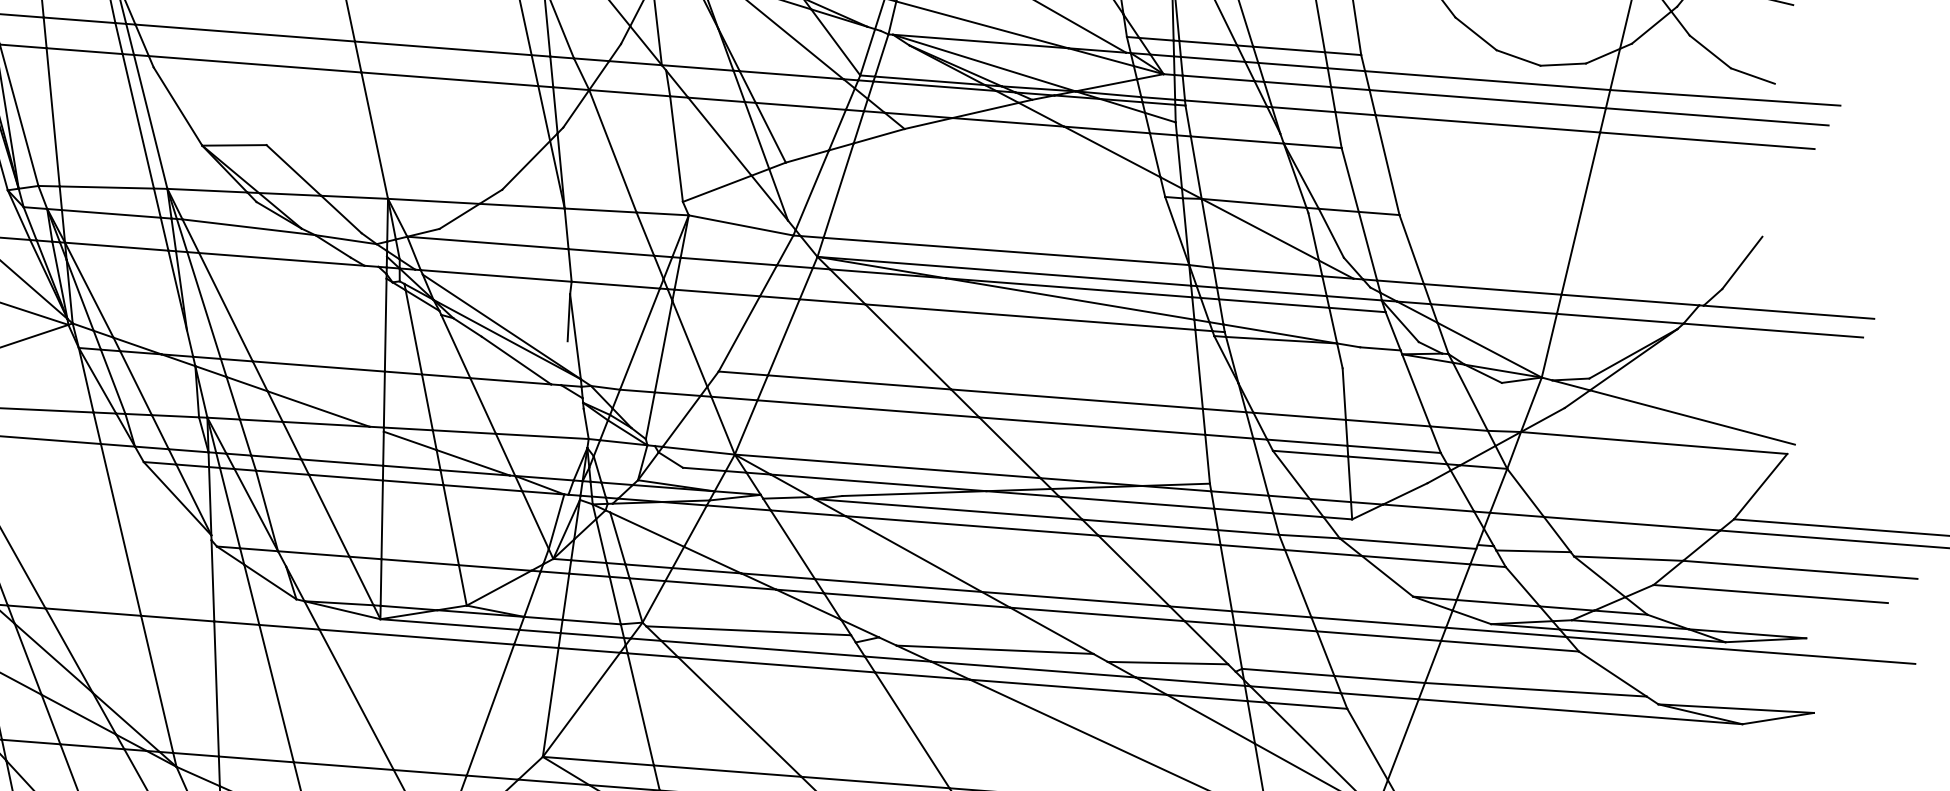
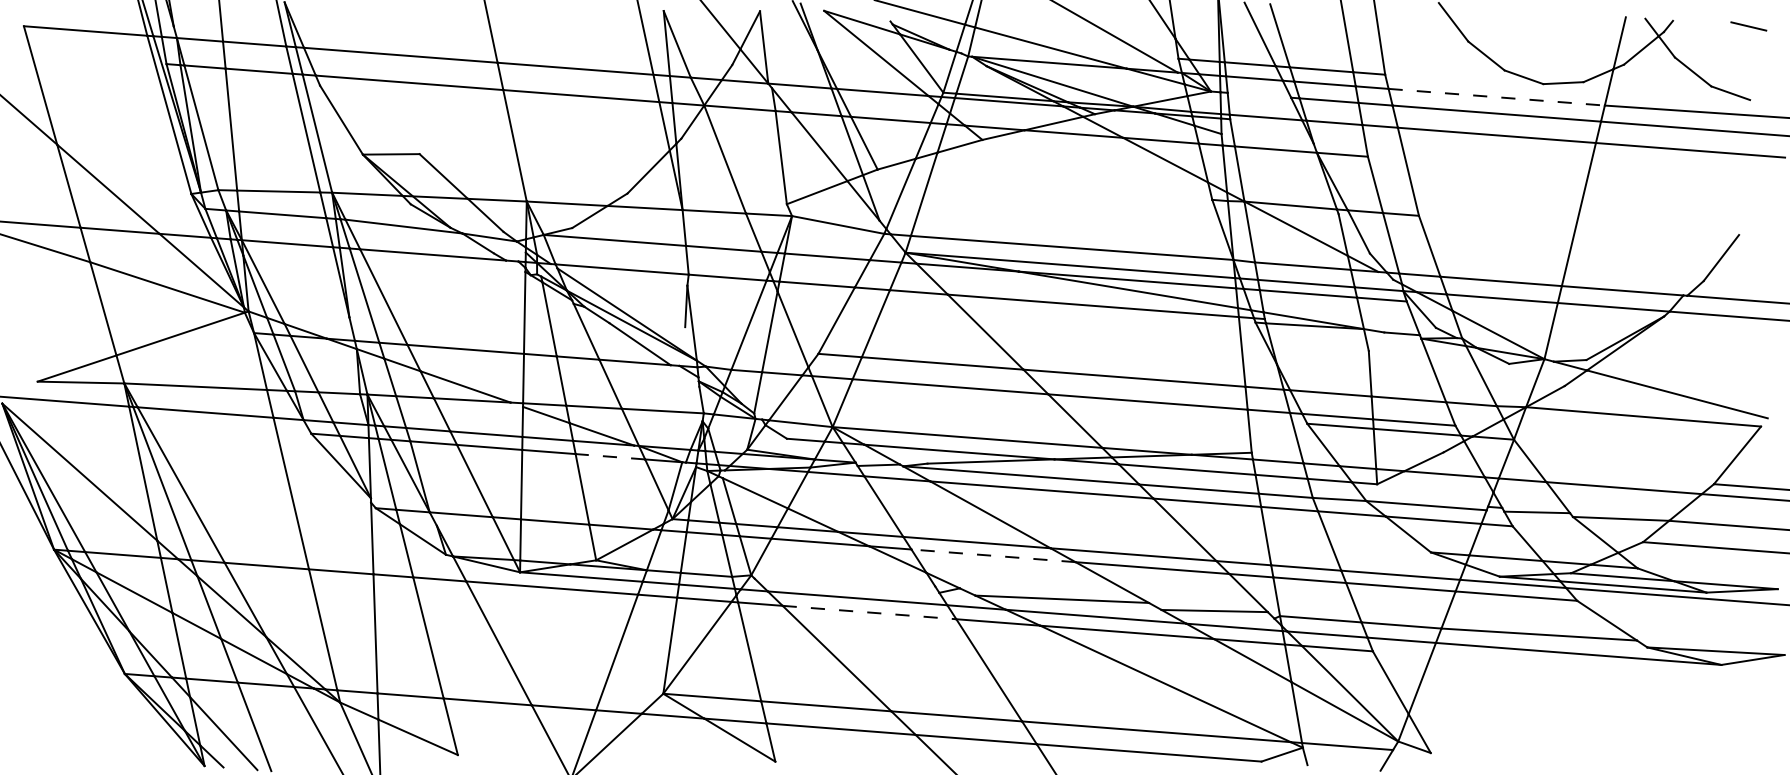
line: (1218, 77) -> (1259, 94), removed
line: (1488, 80) -> (1497, 97), solid -> dashed
line: (482, 487) -> (610, 456), solid -> dashed
line: (917, 600) -> (993, 555), solid -> dashed
line: (748, 630) -> (844, 582), removed
line: (777, 664) -> (870, 612), solid -> dashed

